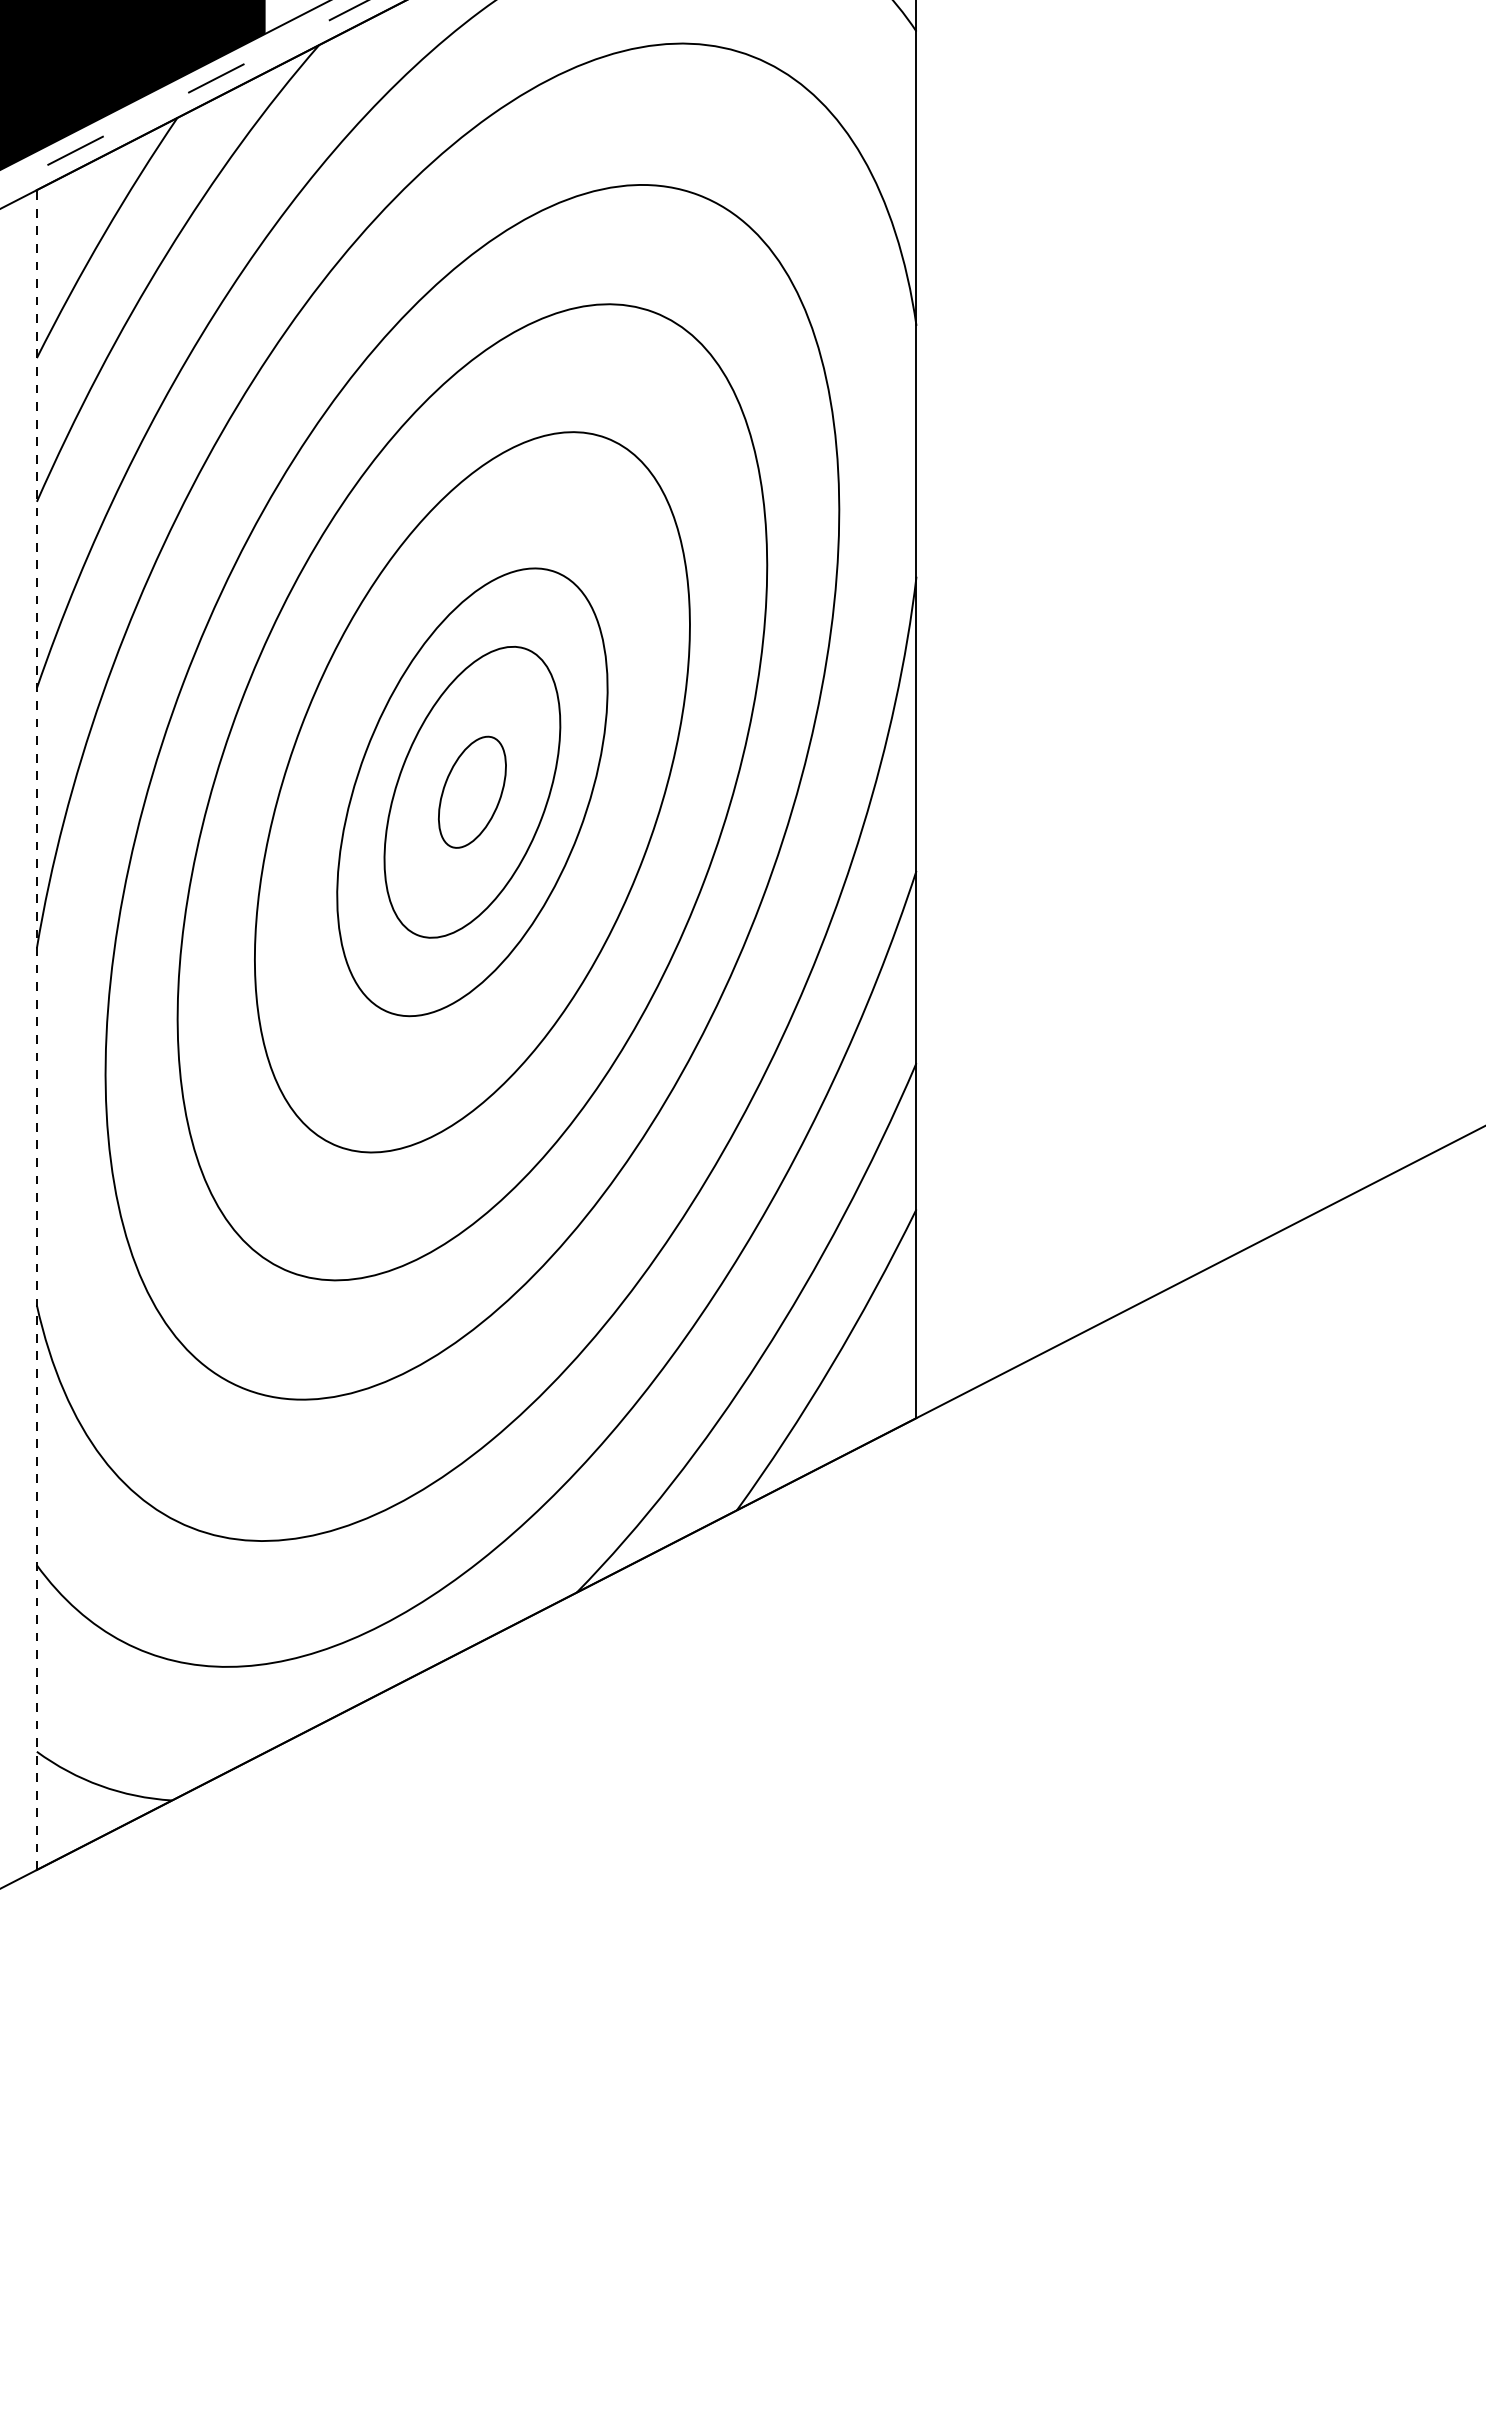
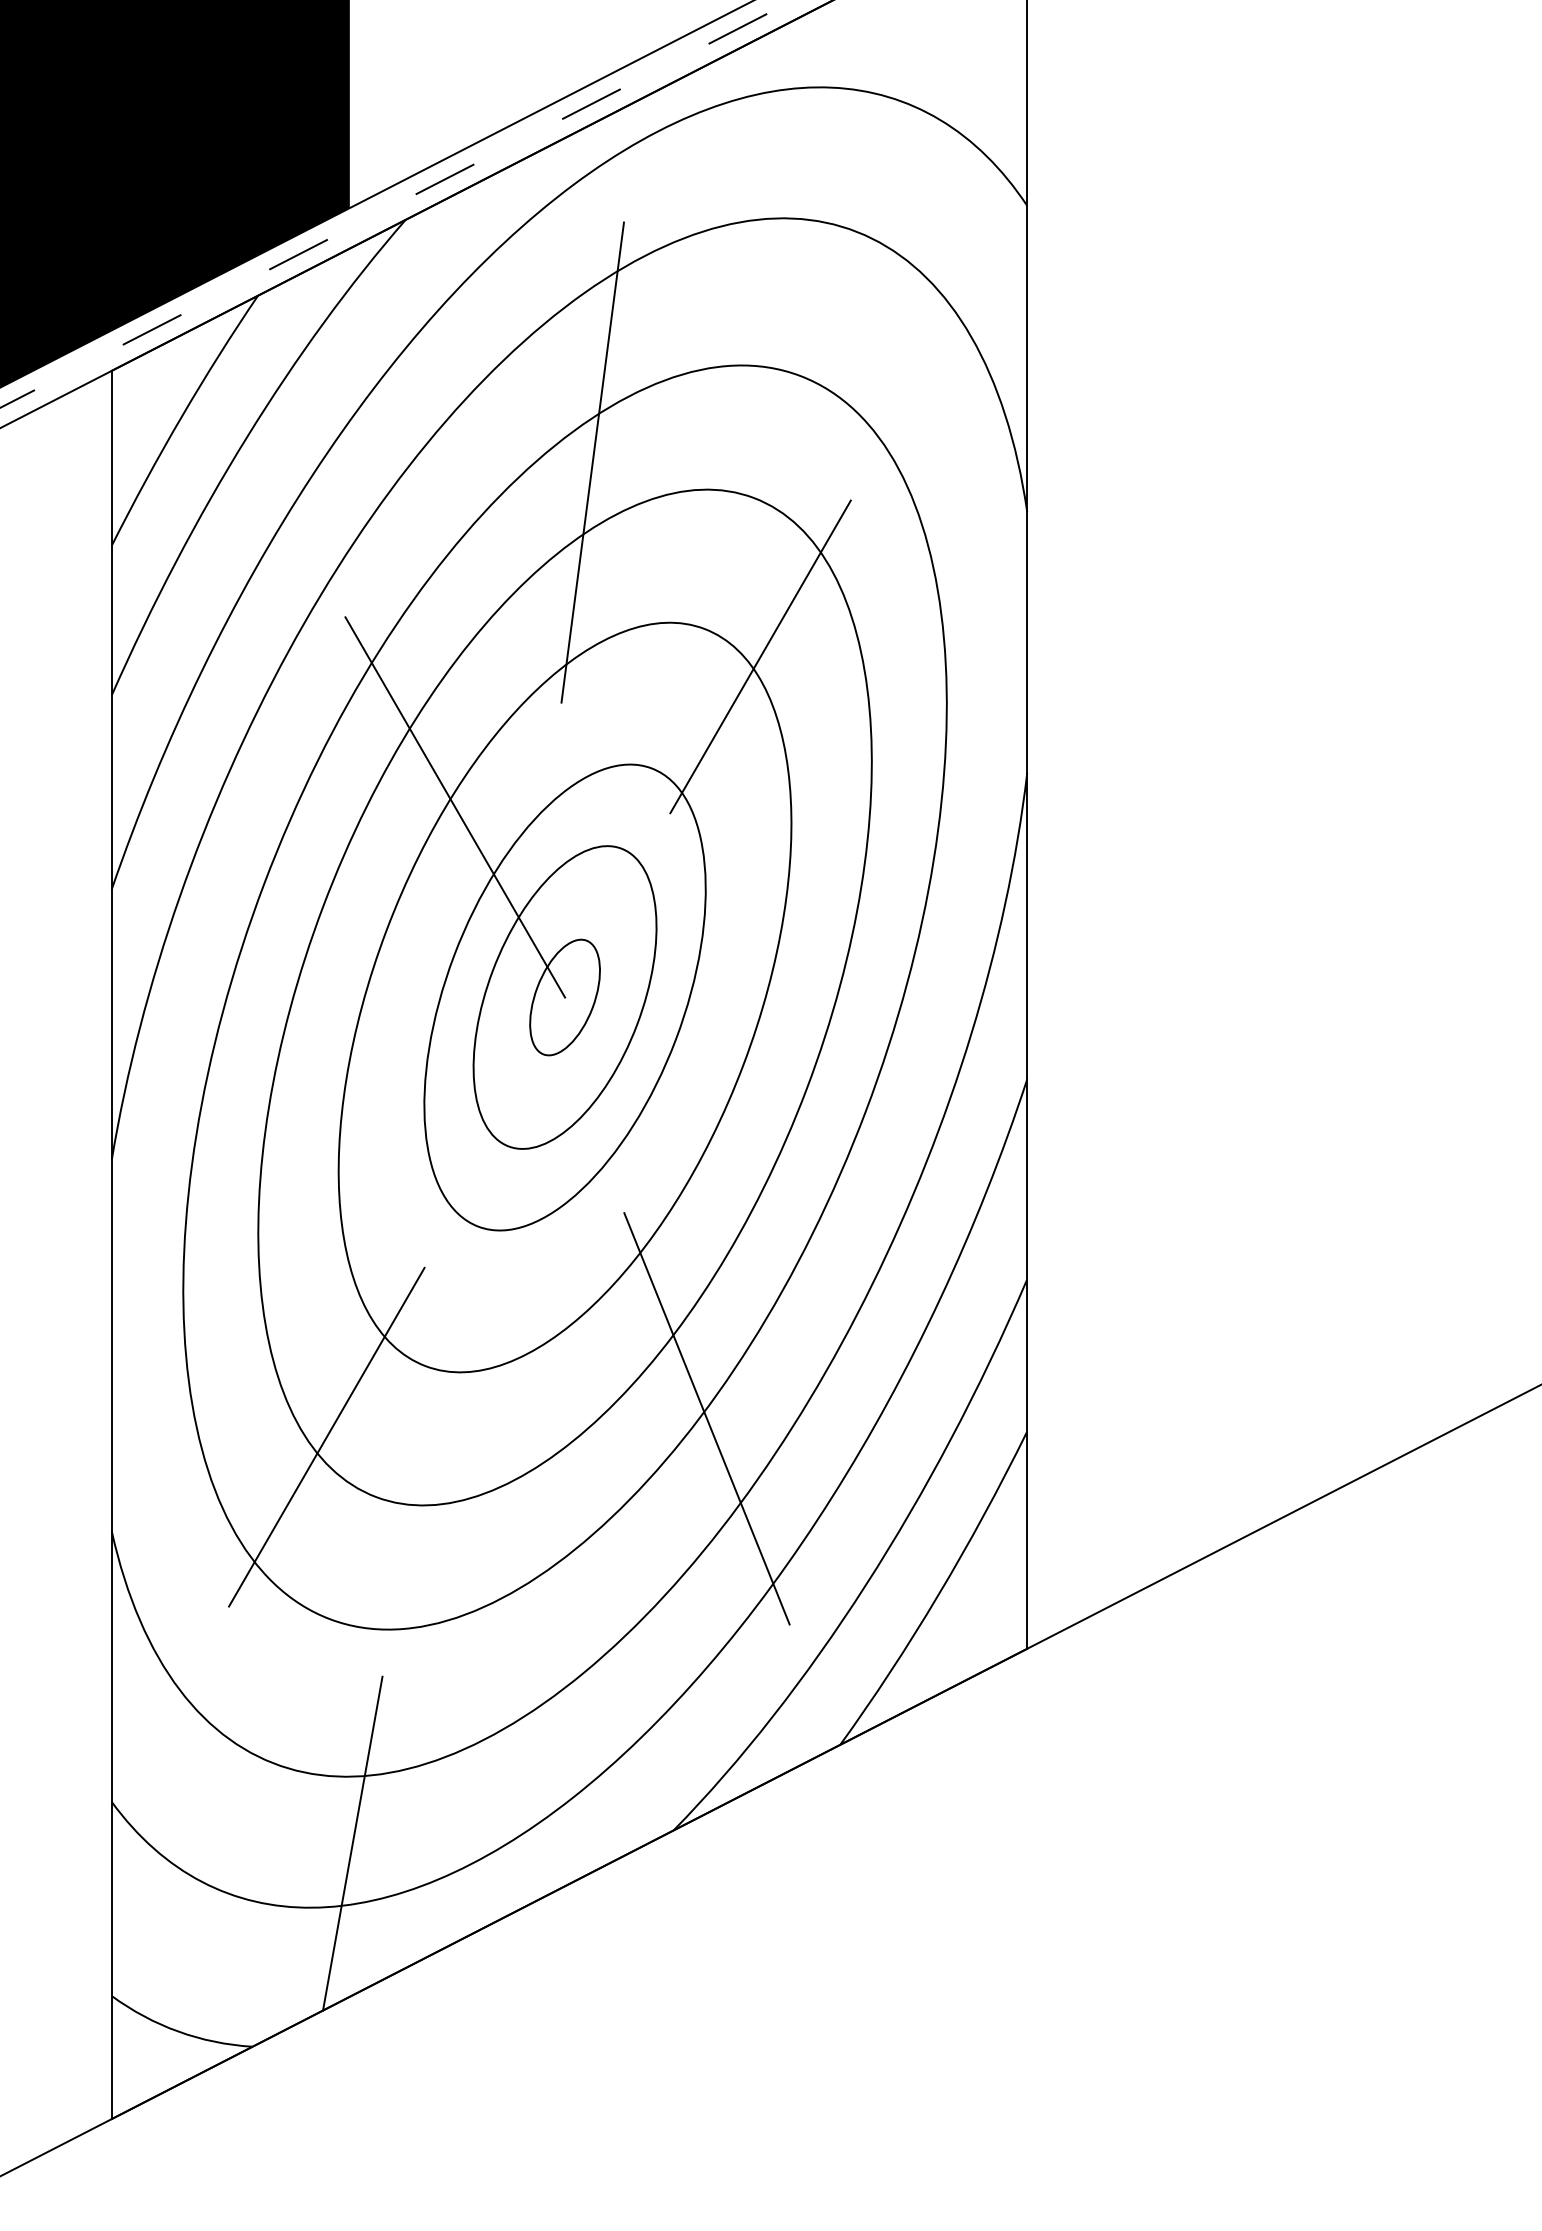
line: (499, 277) -> (593, 461), added
line: (660, 464) -> (760, 656), added
line: (366, 609) -> (454, 807), added
line: (36, 1030) -> (111, 1245), dashed -> solid
line: (608, 1196) -> (706, 1418), added
line: (243, 1214) -> (326, 1436), added
line: (267, 1604) -> (351, 1842), added

